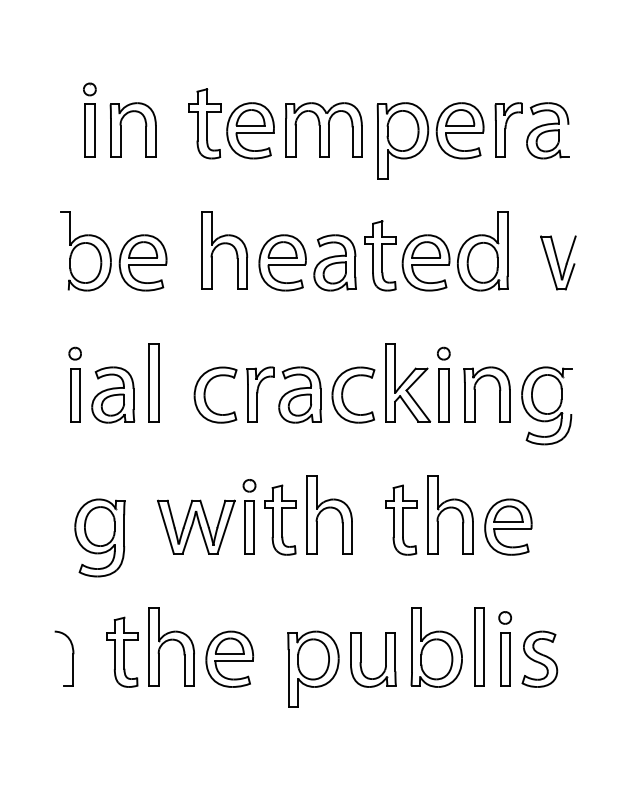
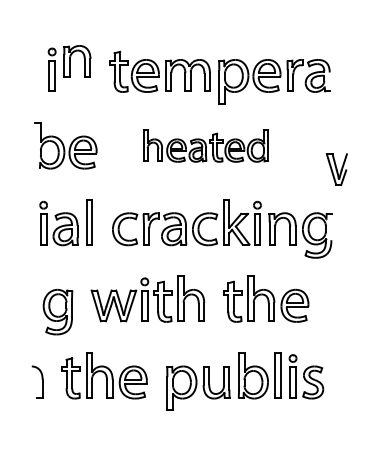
part: (121, 130) -> (70, 61), moved
part: (354, 250) -> (205, 145), size x0.7
part: (557, 262) -> (336, 169), moved

